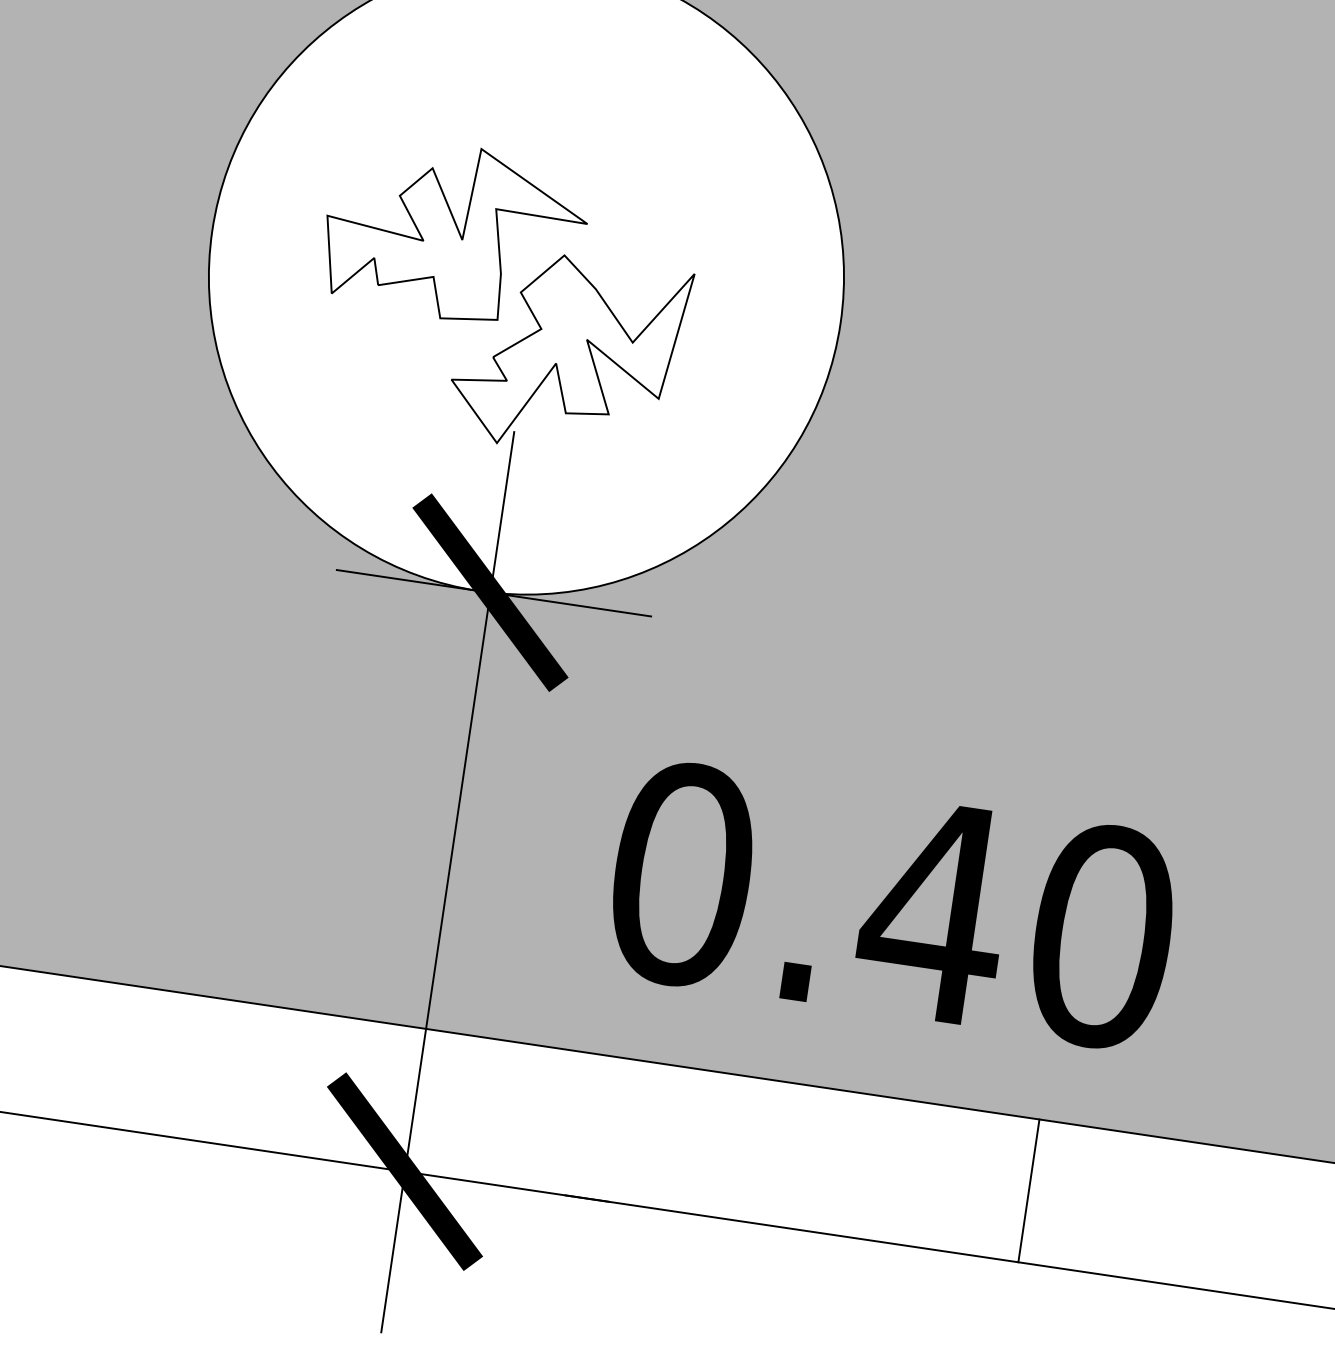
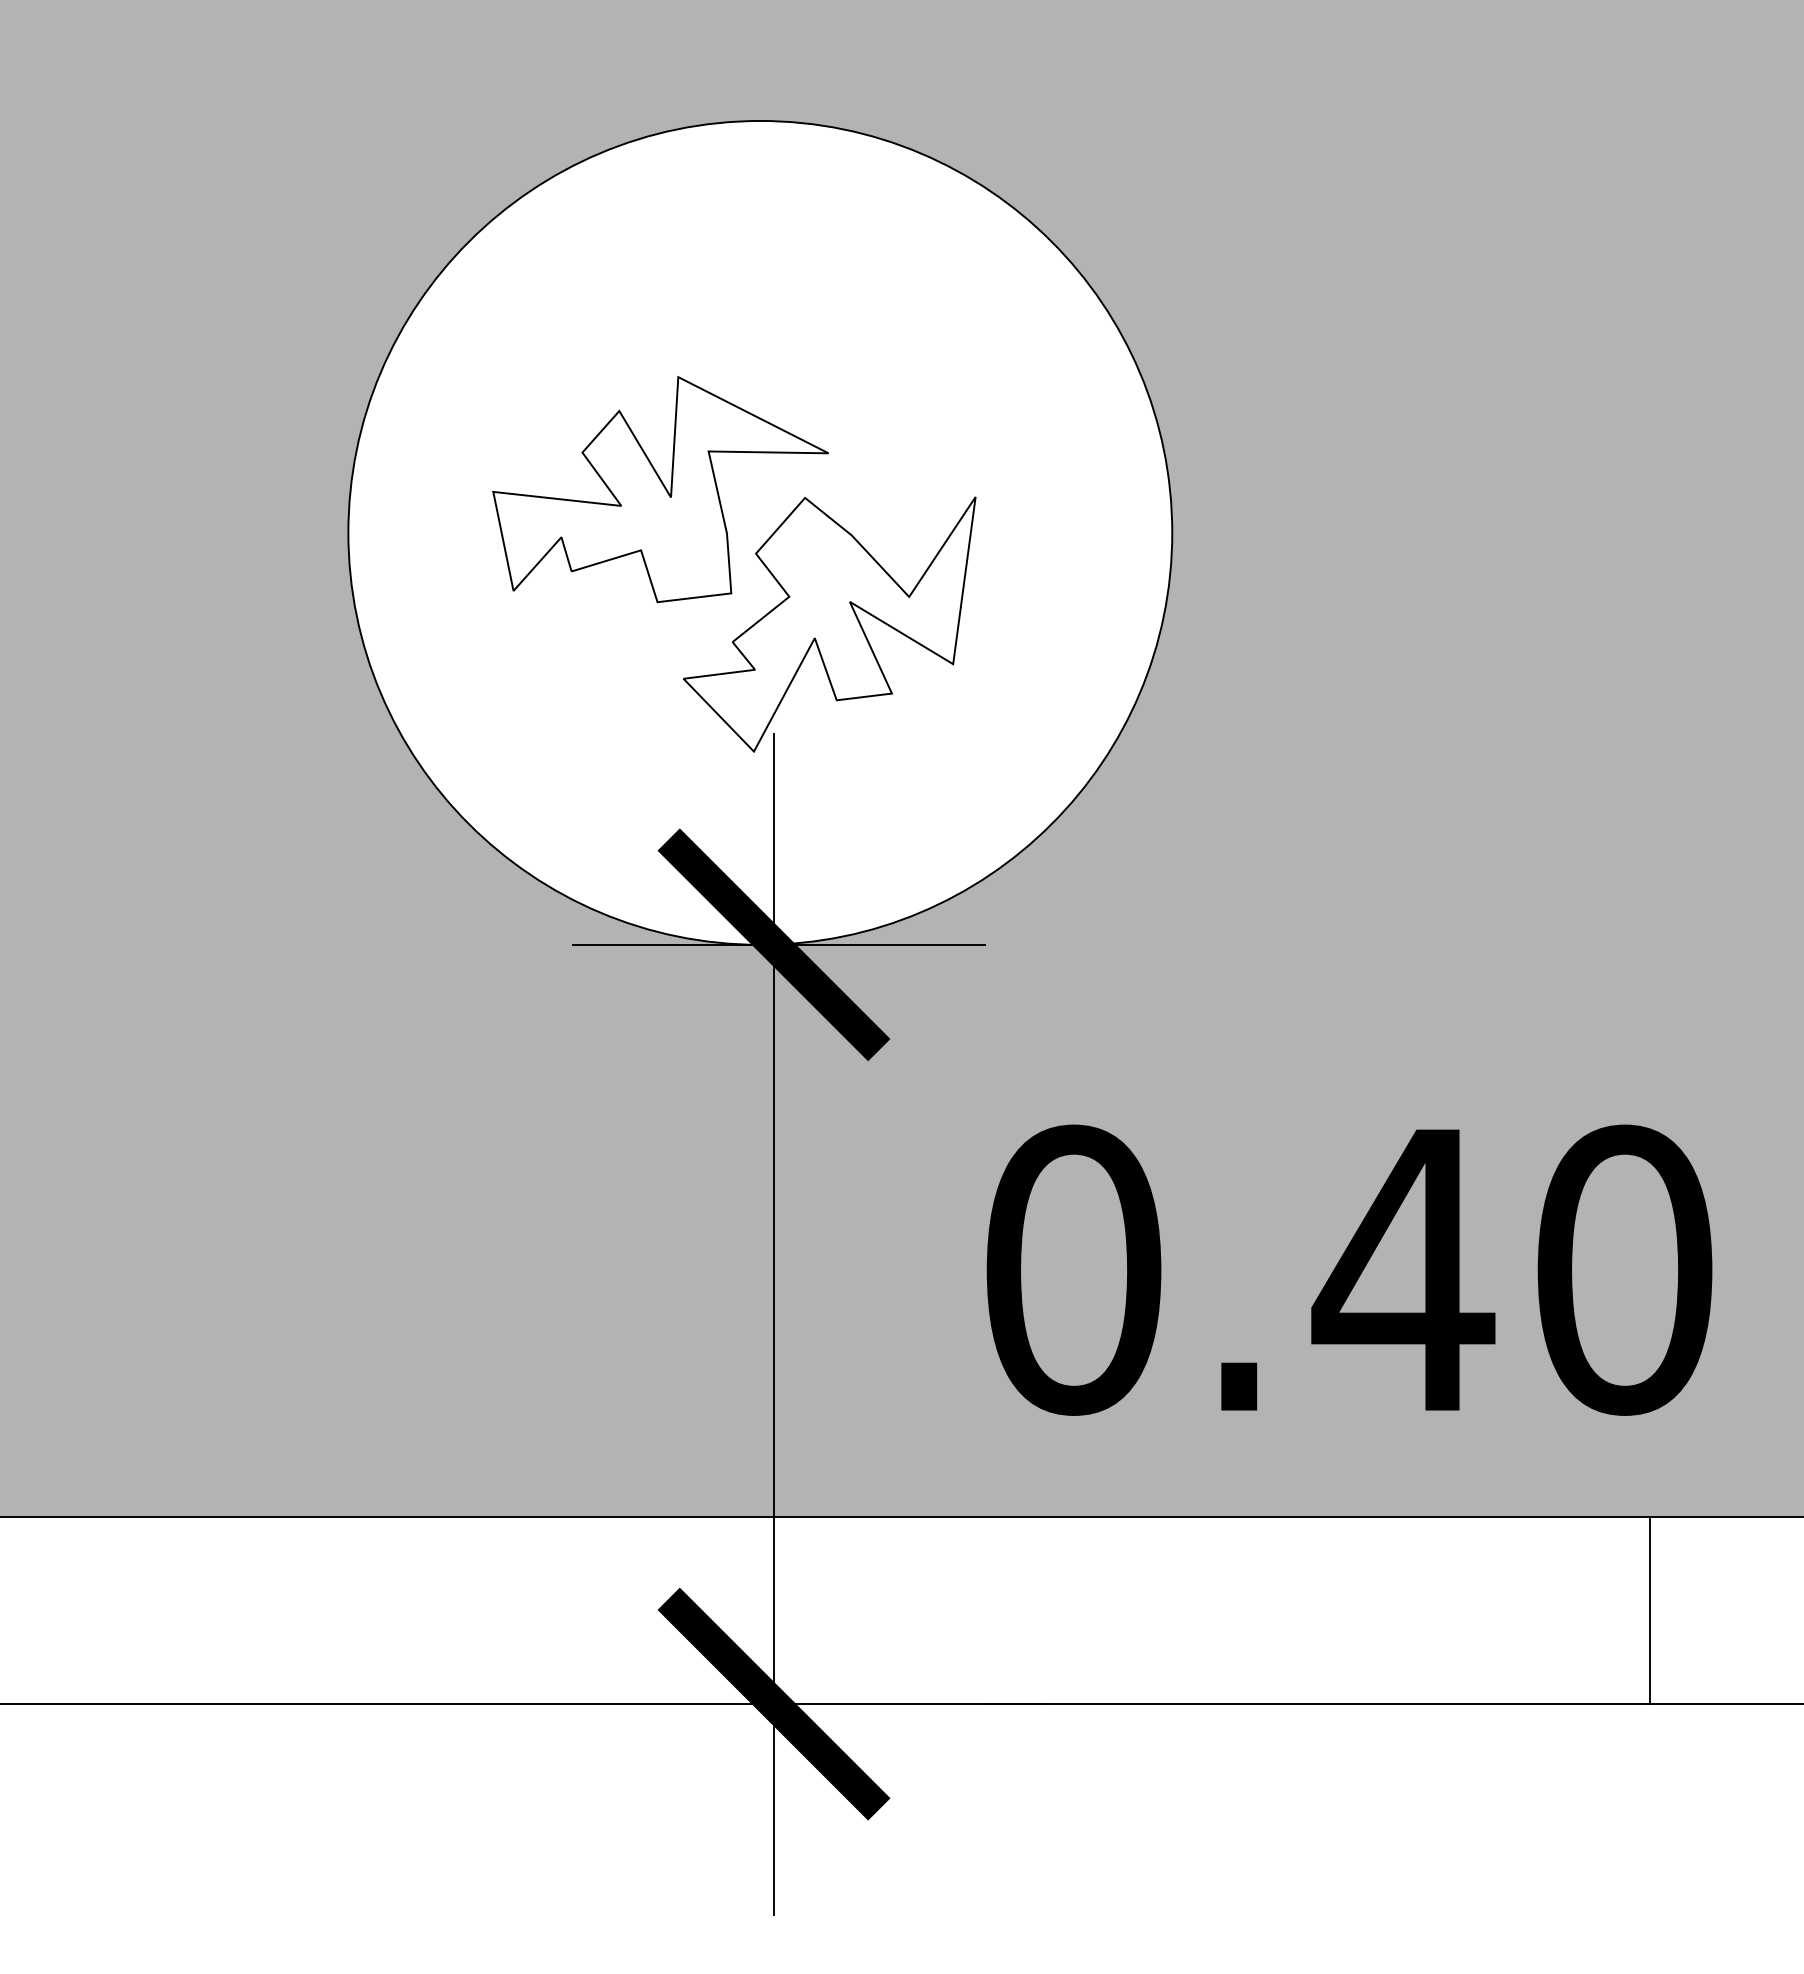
line: (1029, 1190) -> (1650, 1610), moved

